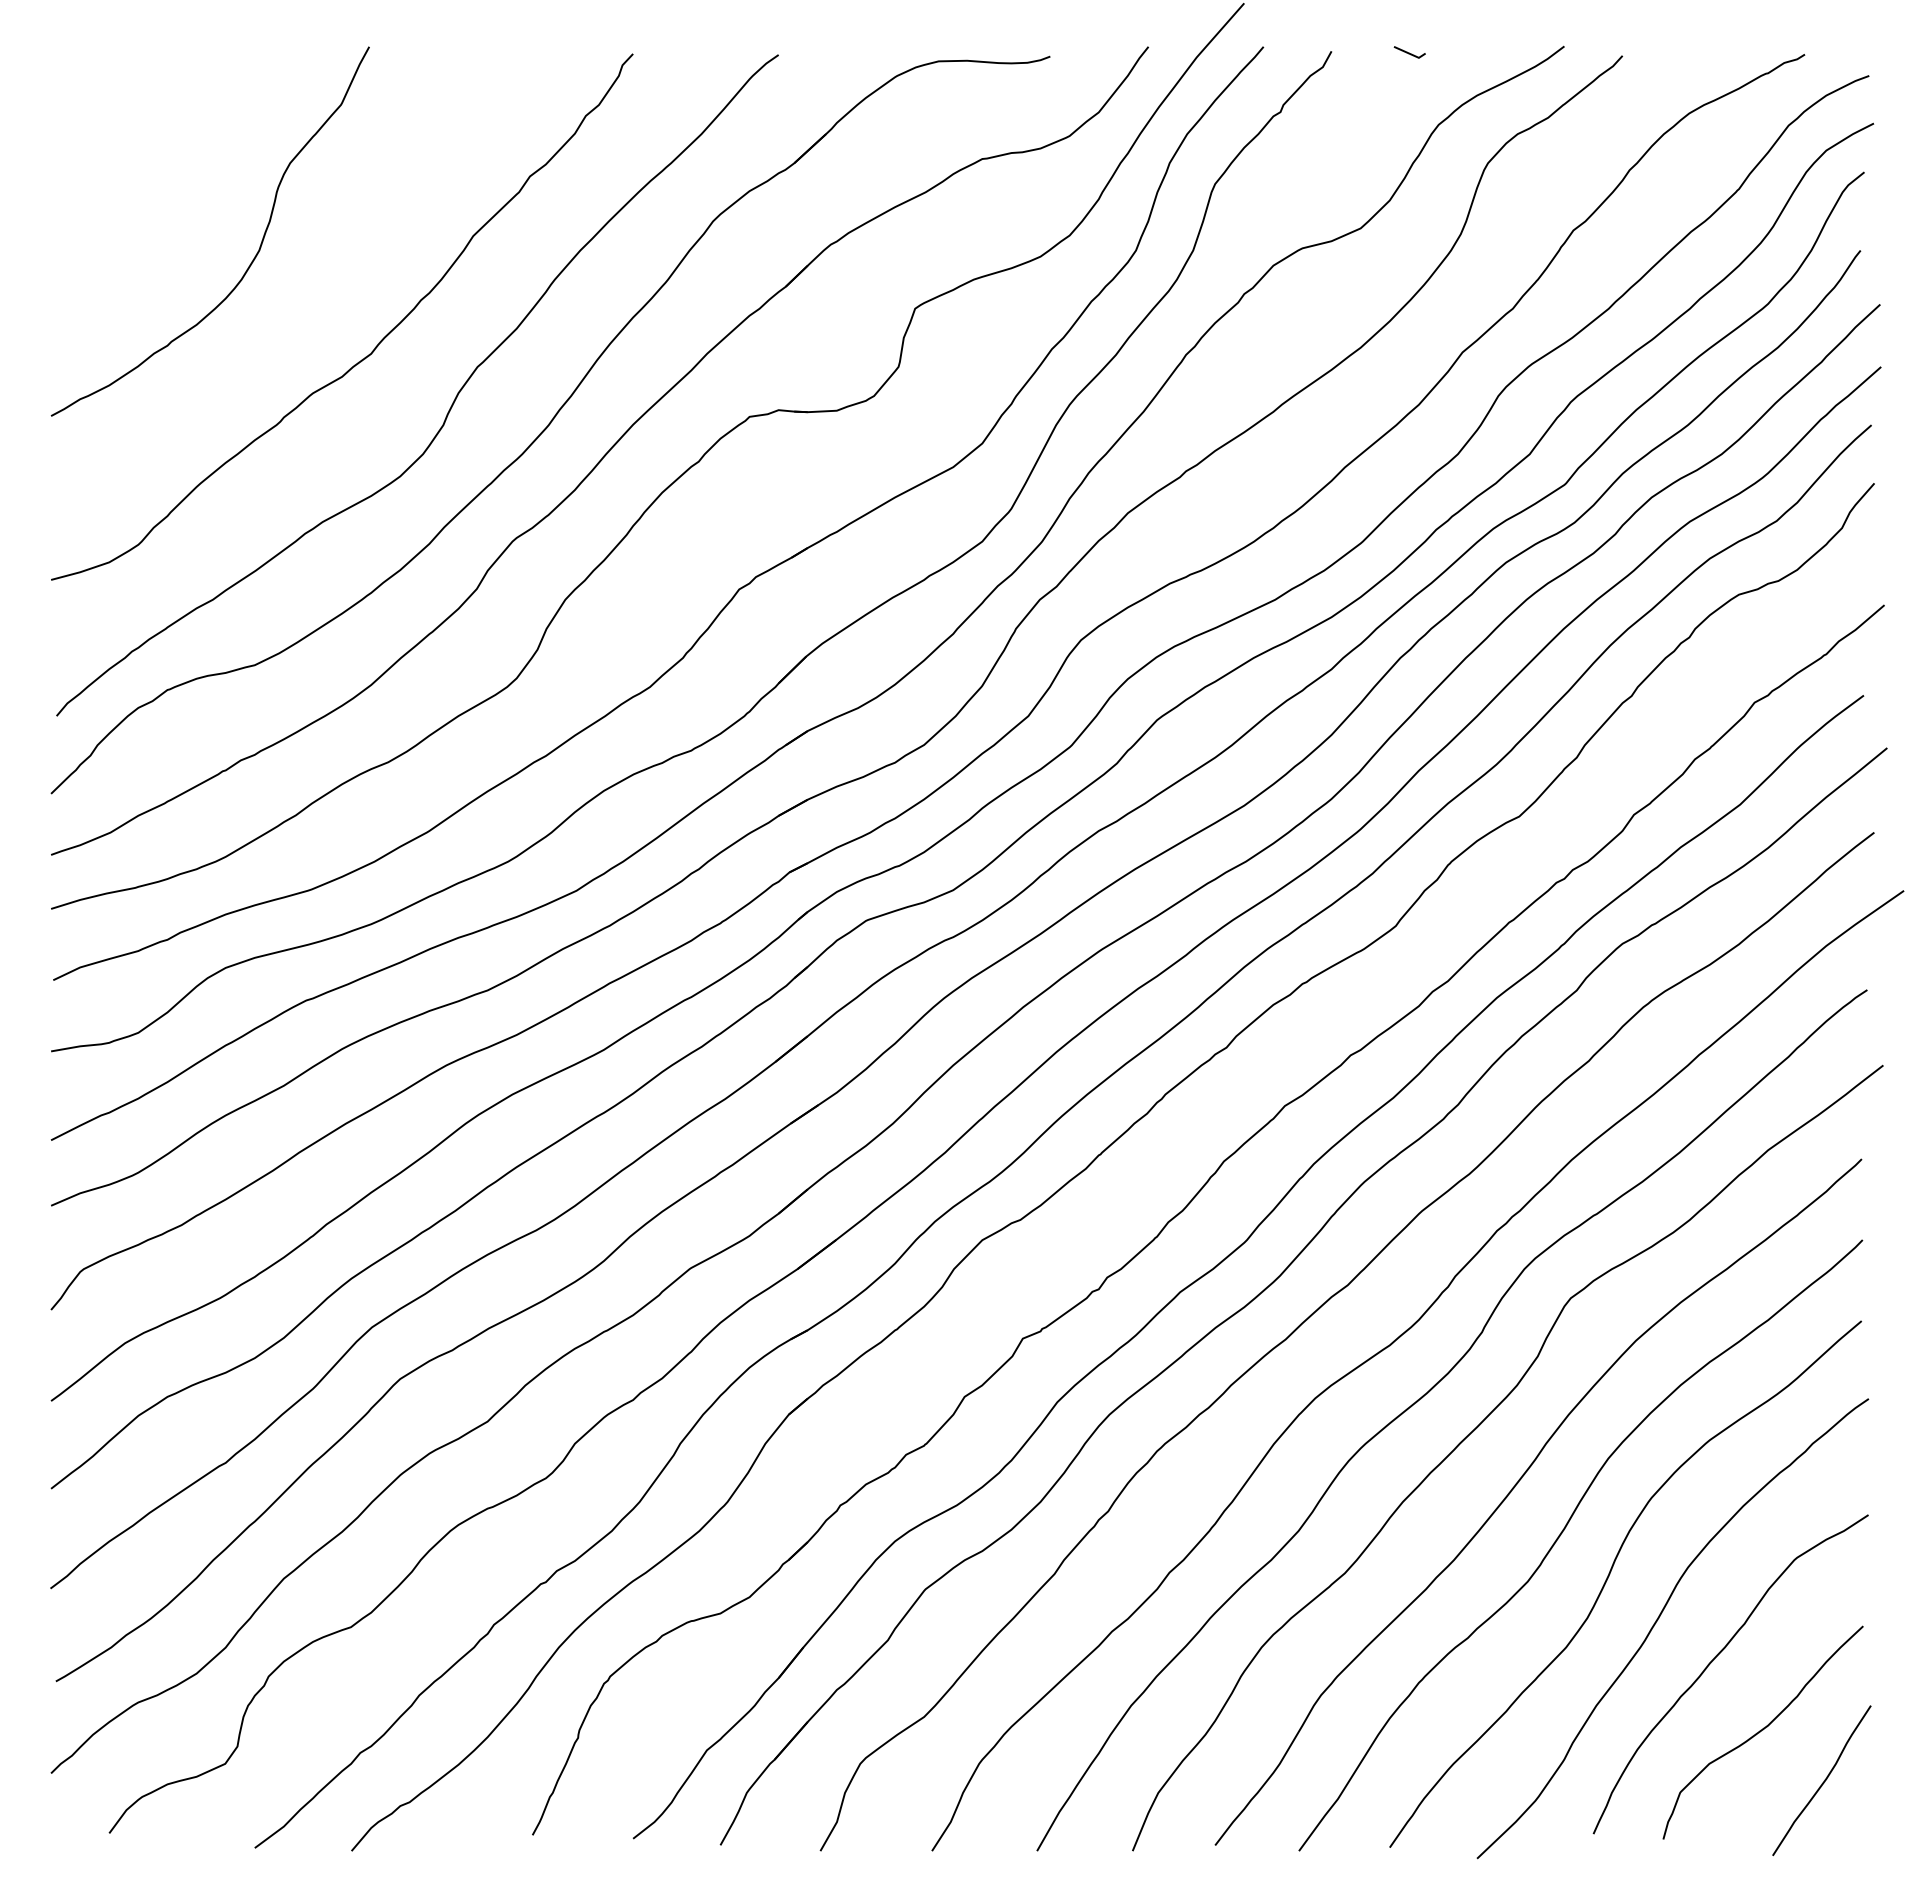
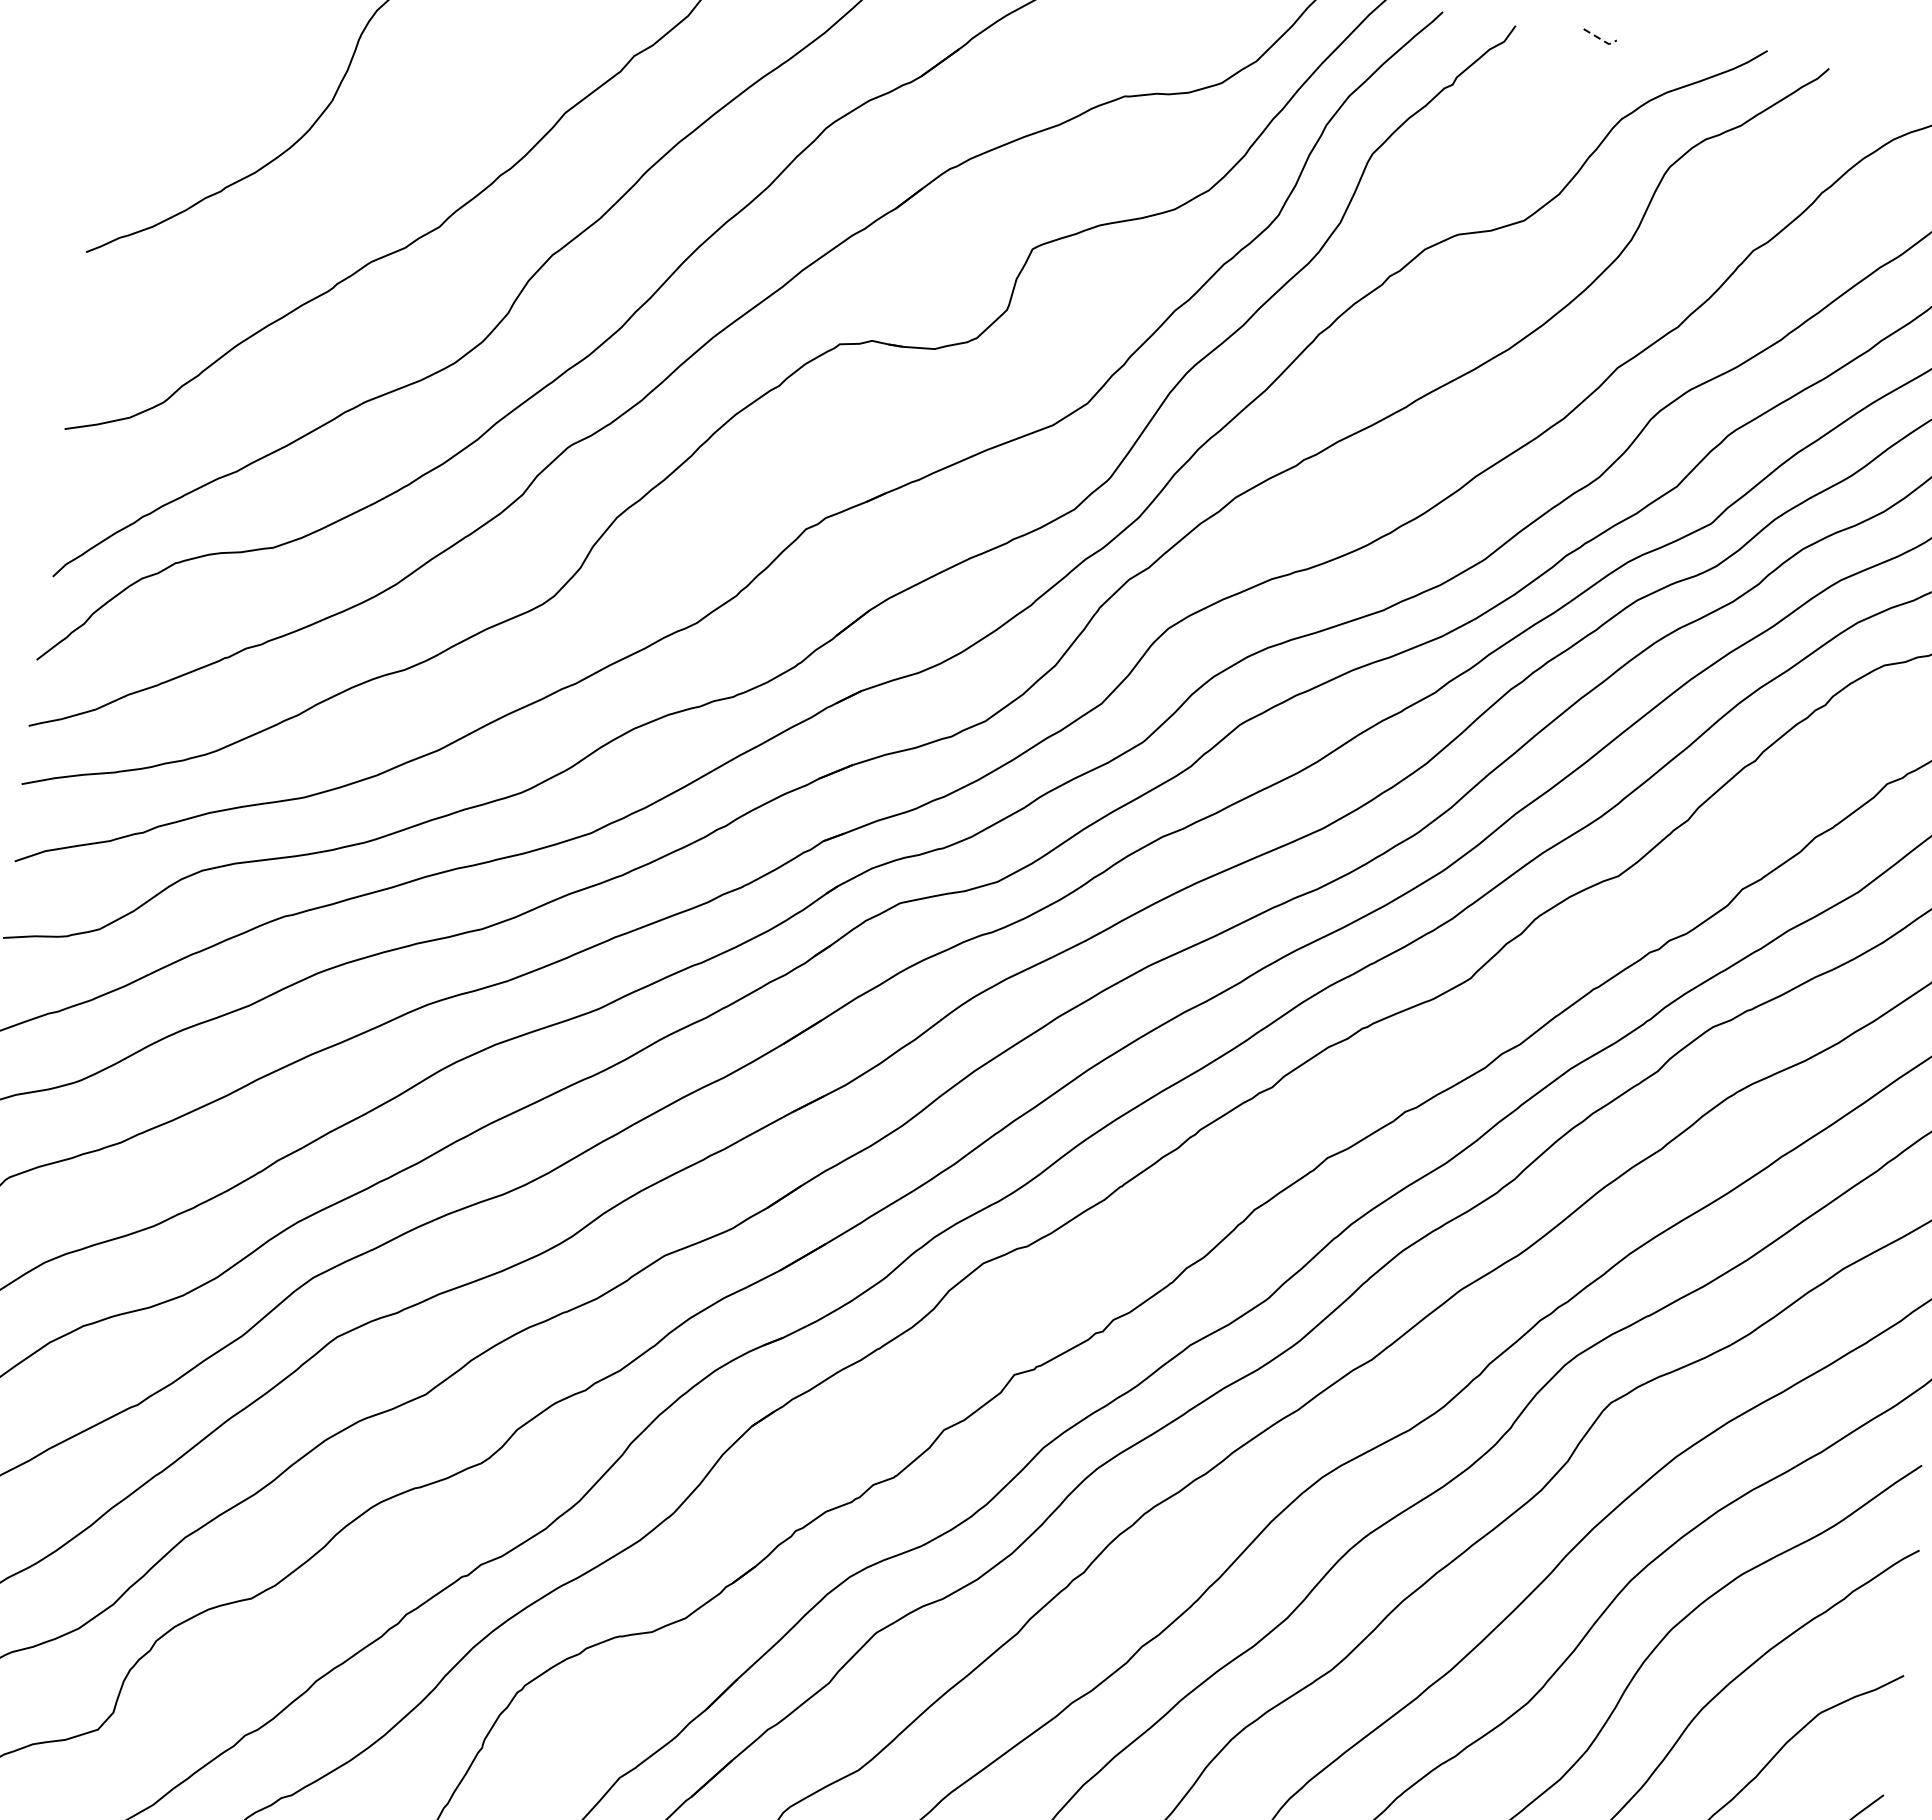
line: (1410, 54) -> (1600, 39), solid -> dashed

